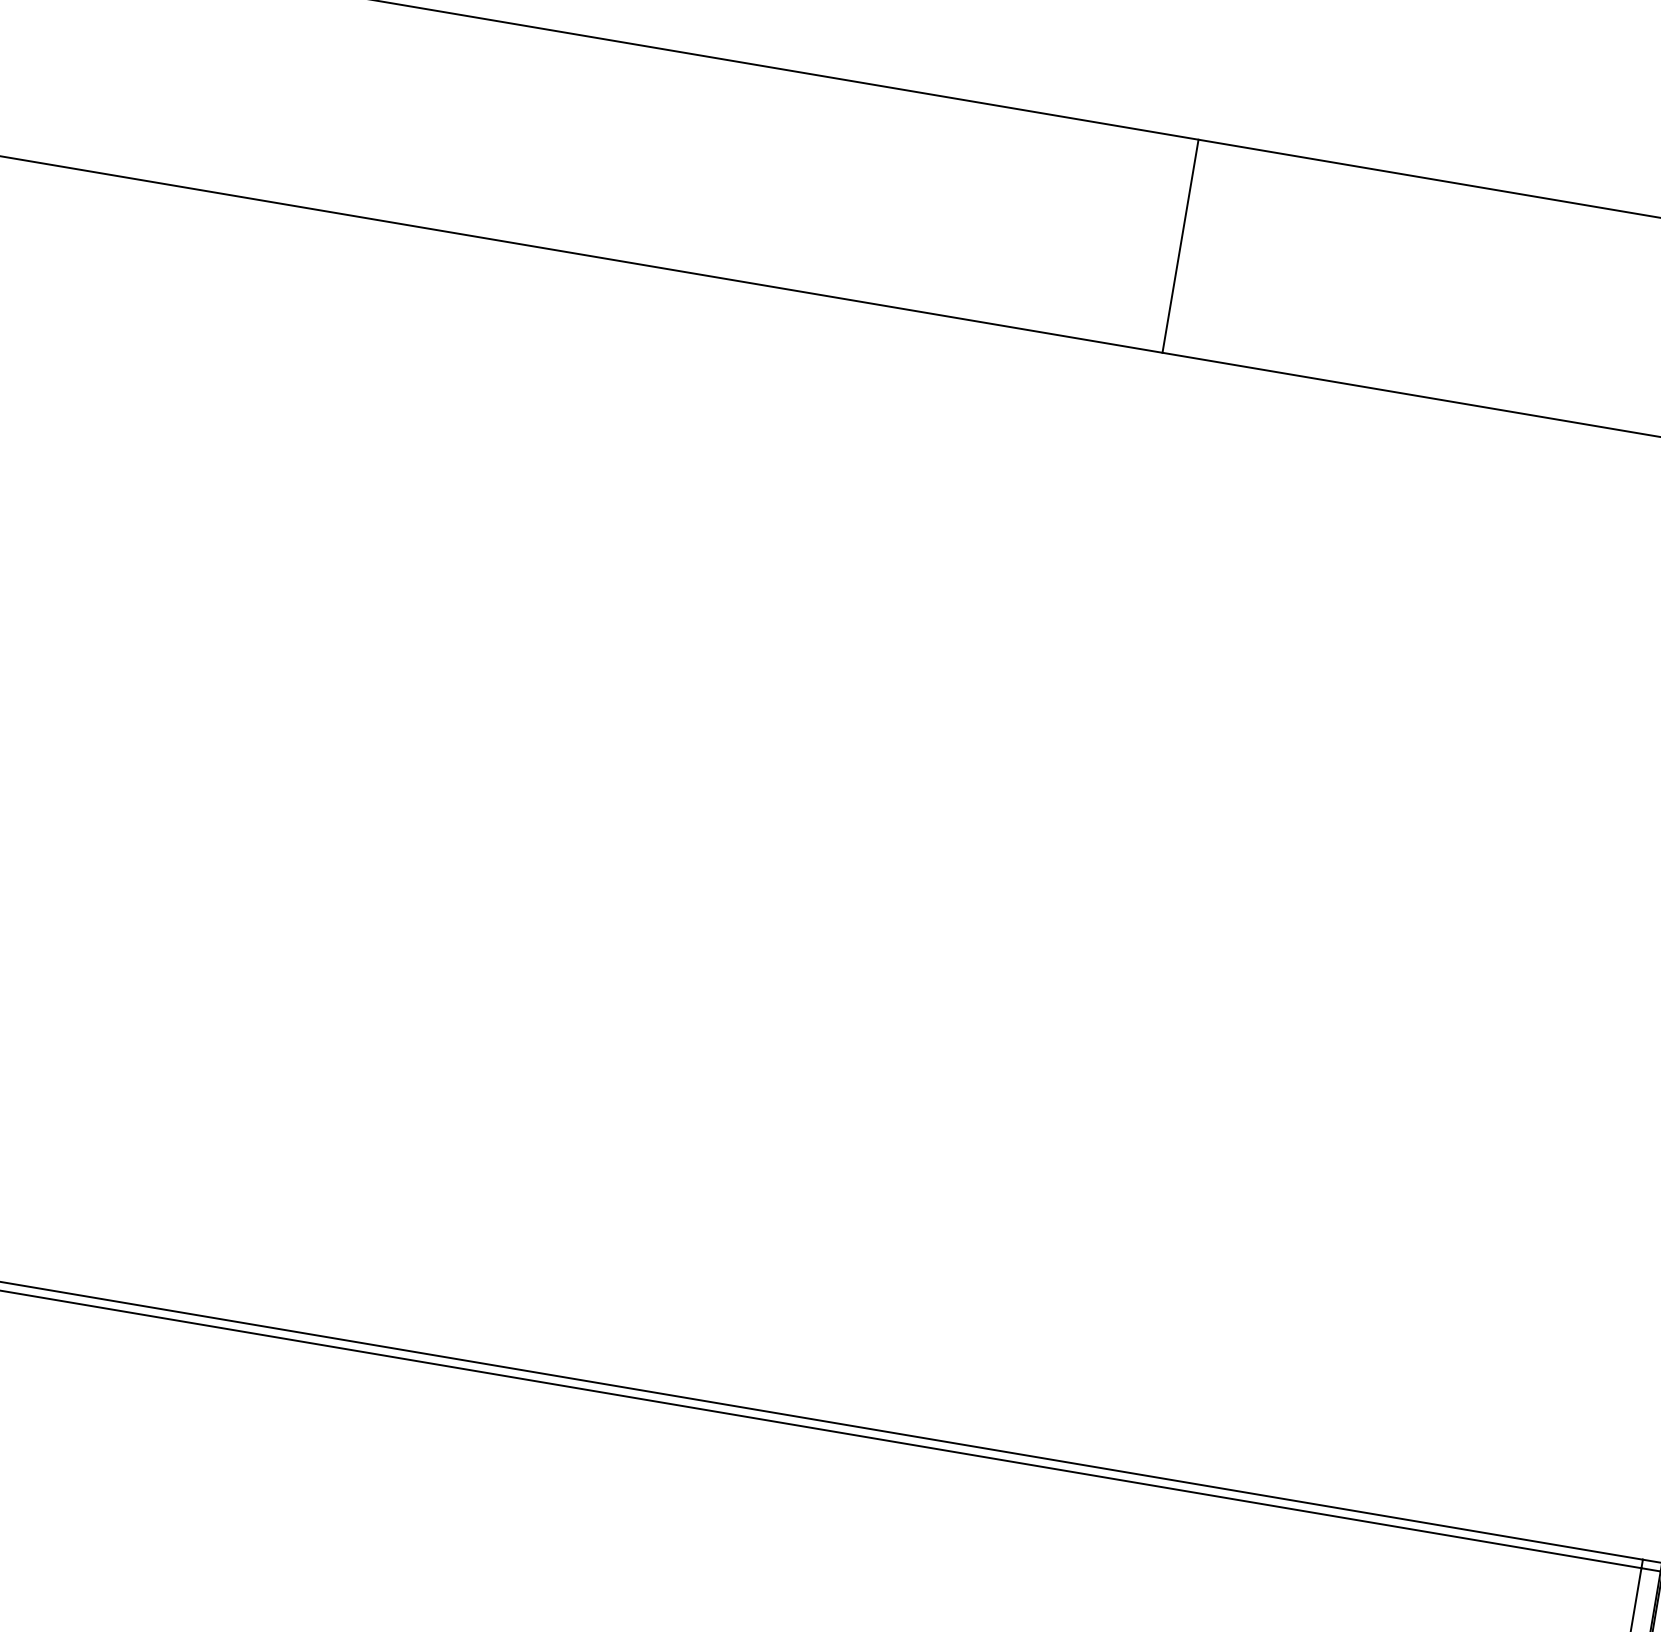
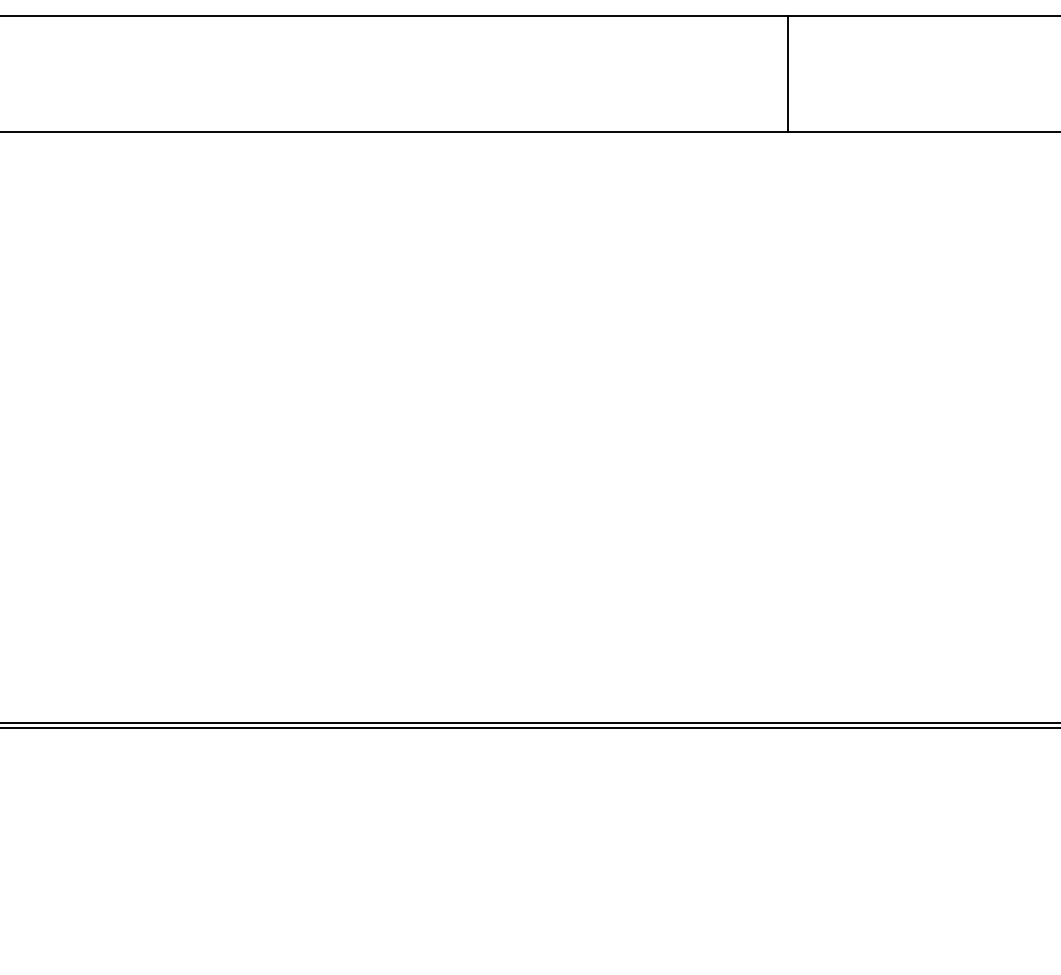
line: (1180, 245) -> (788, 73), moved

